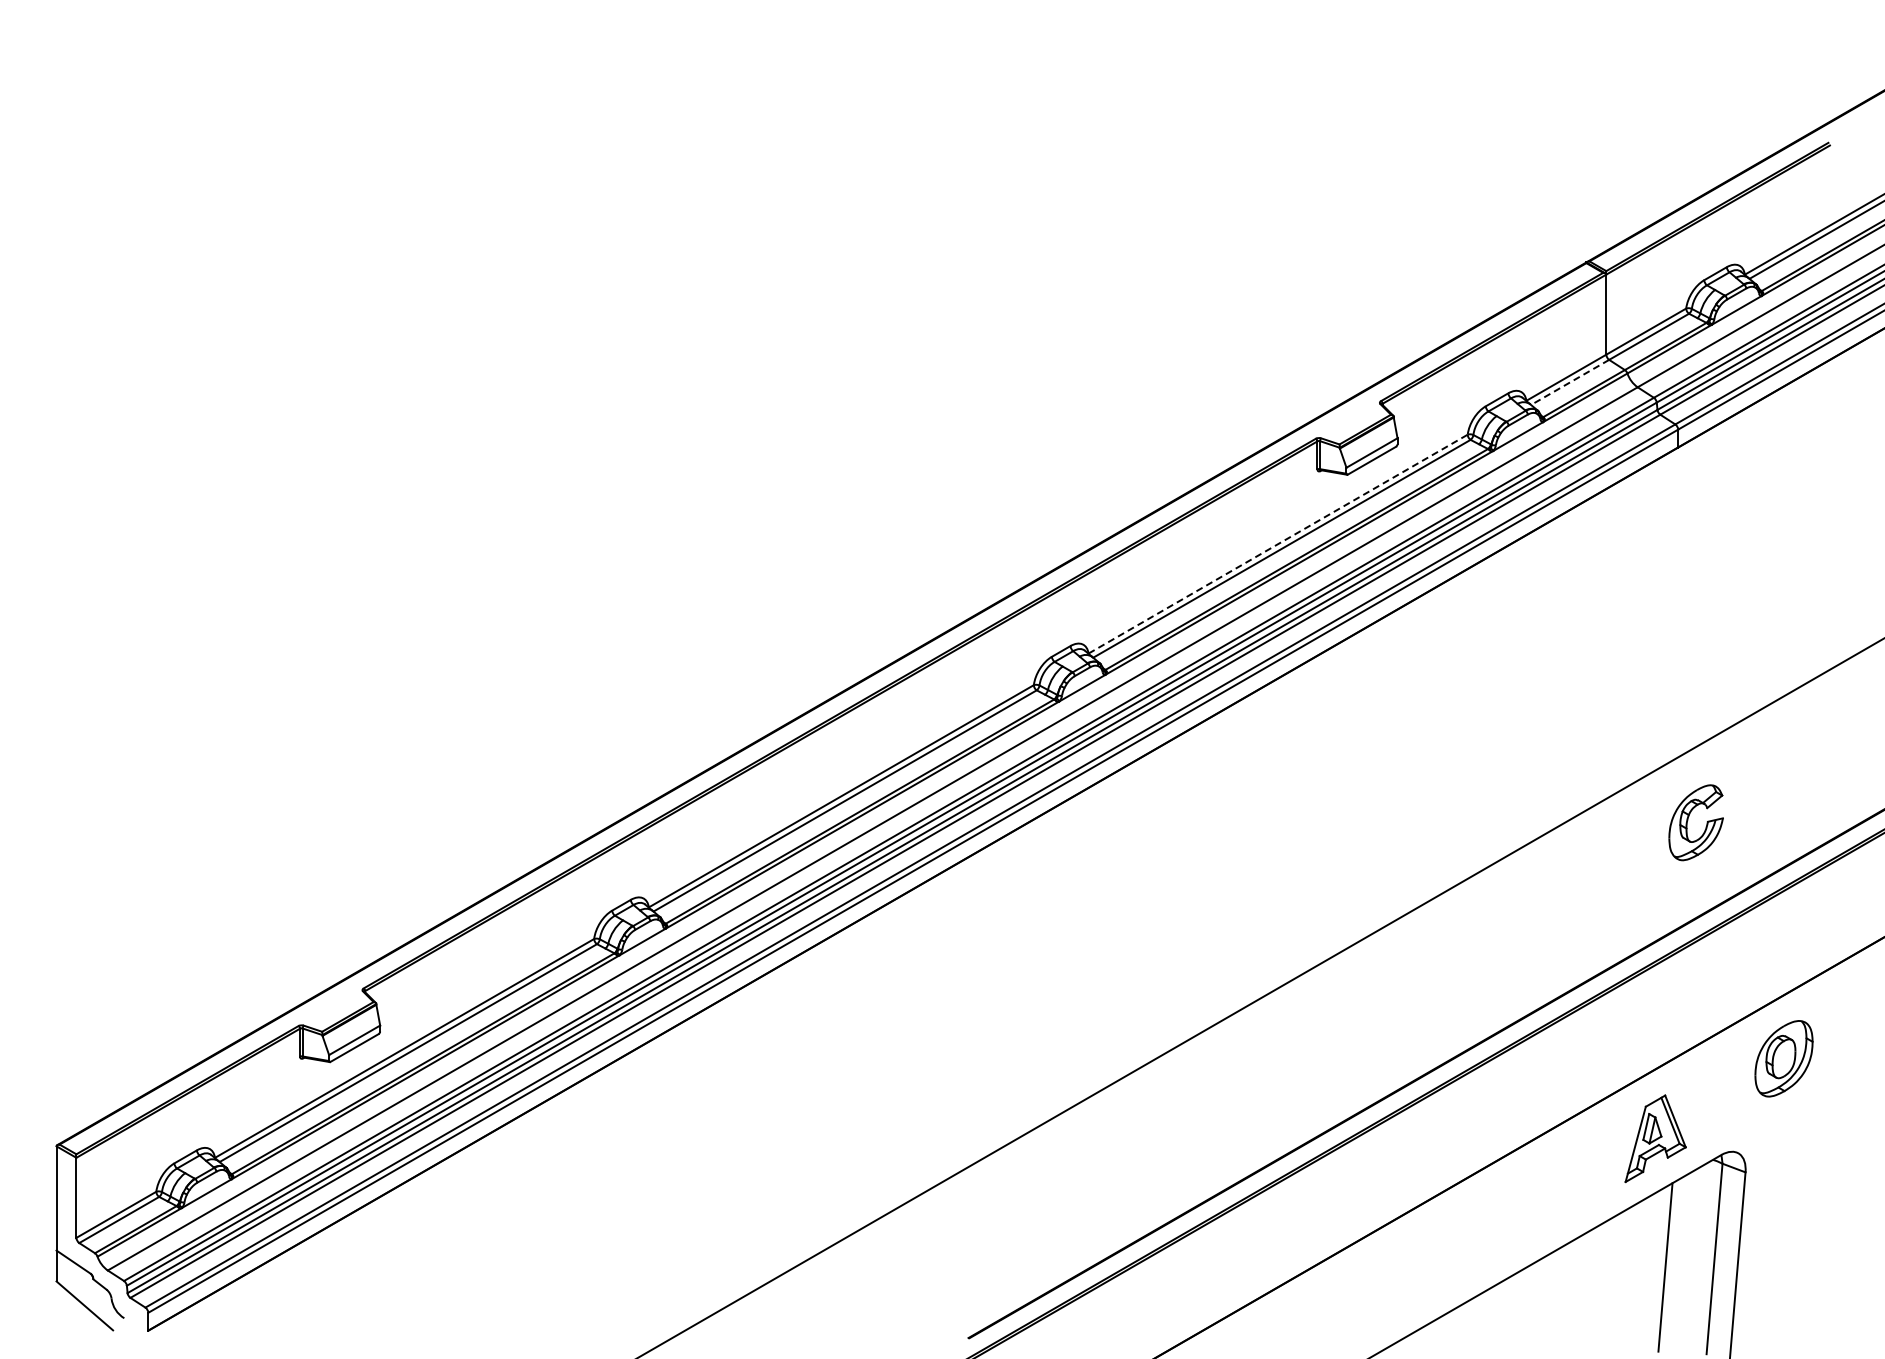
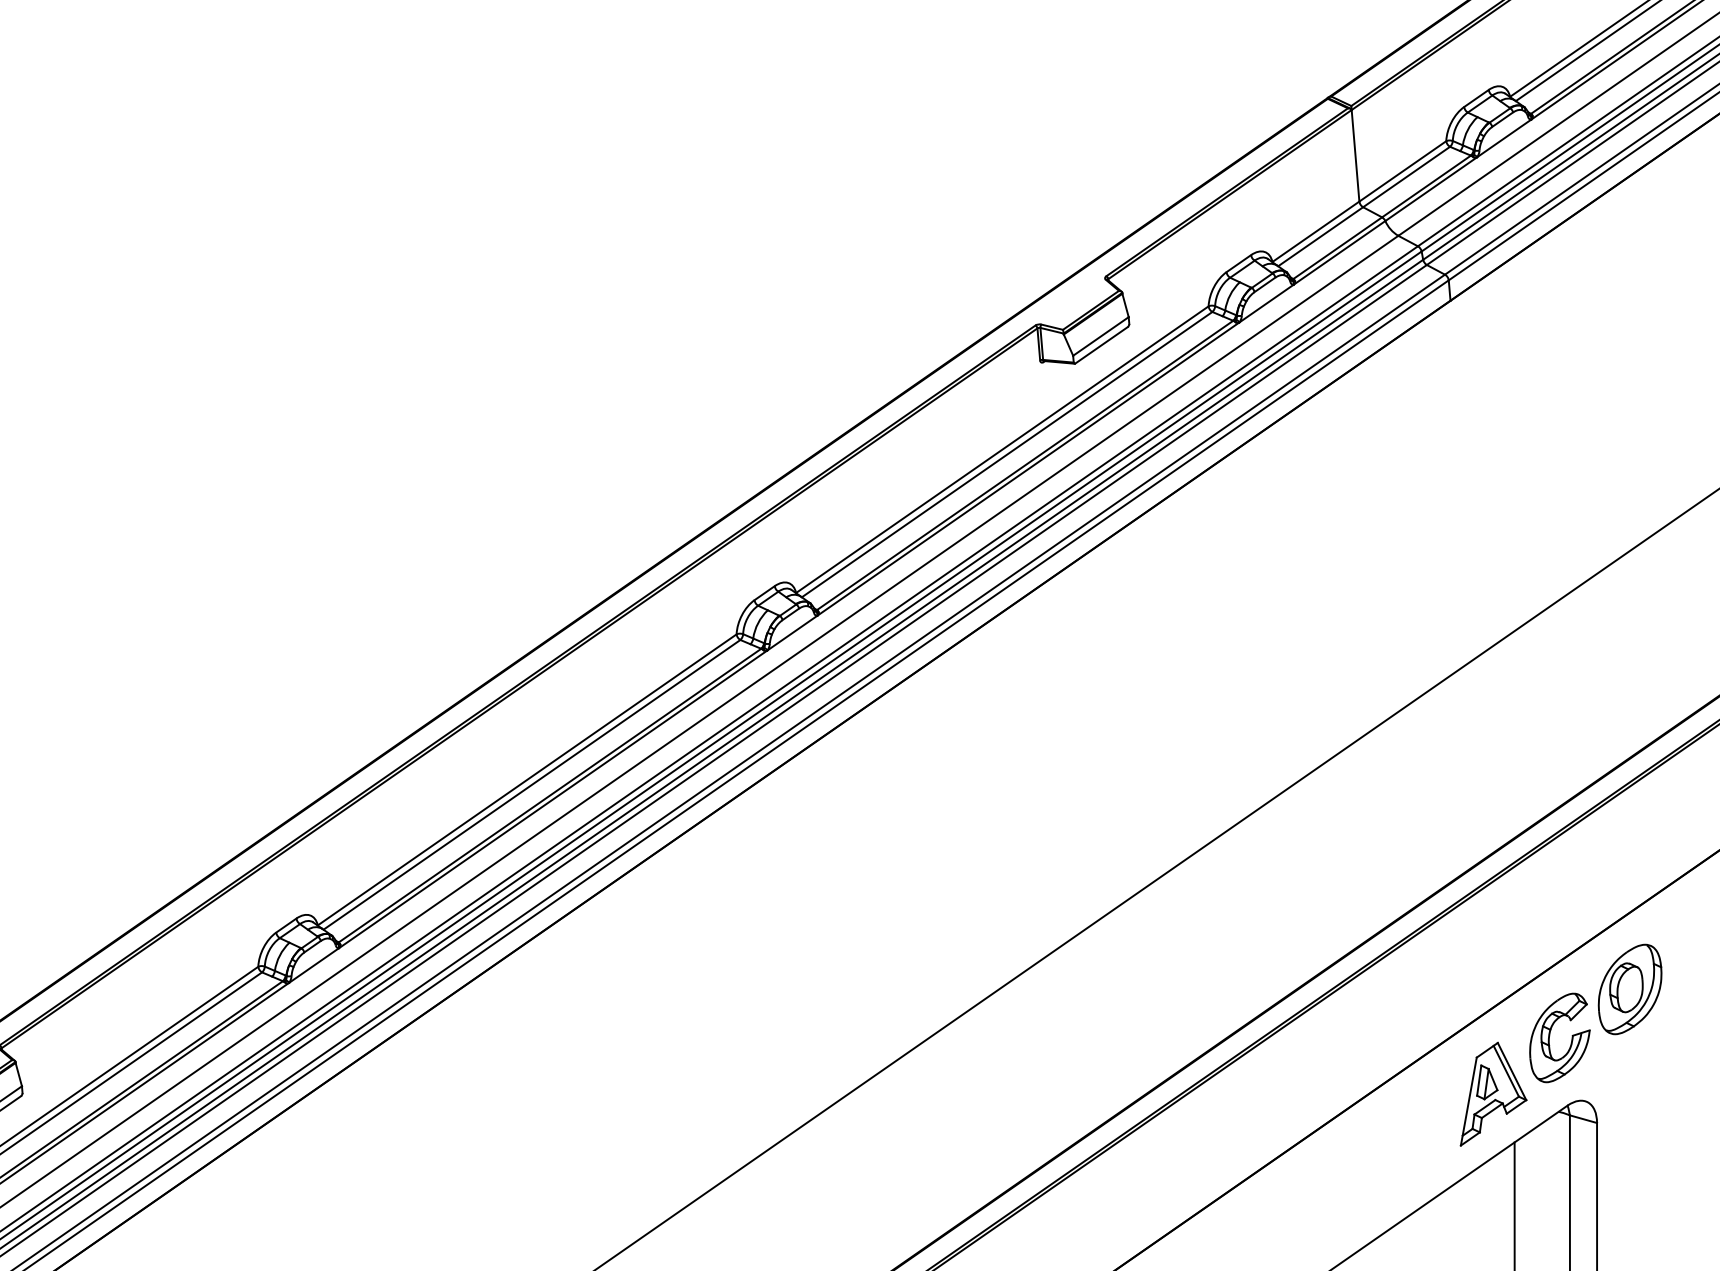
line: (1569, 382) -> (1319, 236), dashed -> solid
line: (1278, 544) -> (1002, 450), dashed -> solid
part: (1688, 820) -> (1550, 1036), moved

